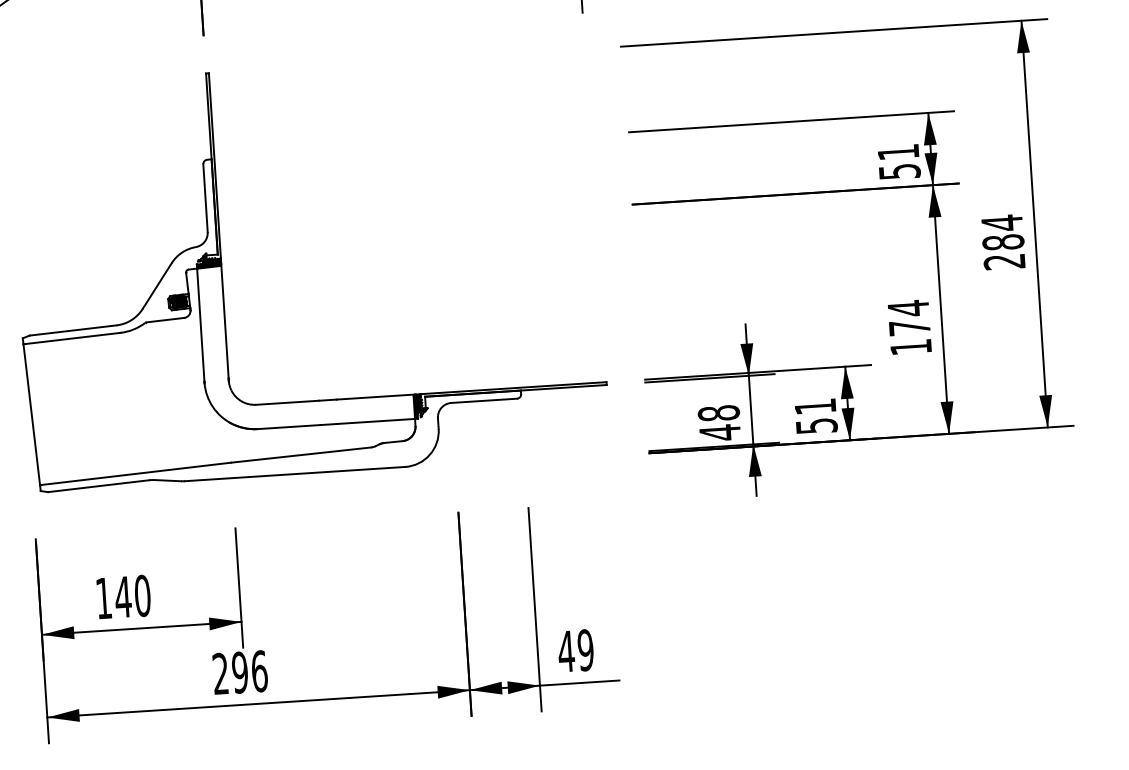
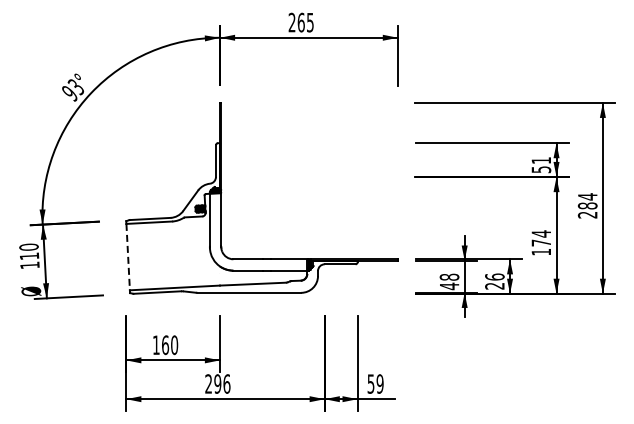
line: (32, 415) -> (128, 257), solid -> dashed
text: (815, 416) -> (494, 281), 51 -> 26
text: (123, 597) -> (165, 345), 140 -> 160
text: (565, 650) -> (370, 383), 49 -> 59

